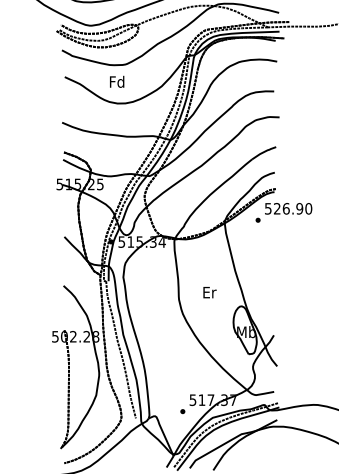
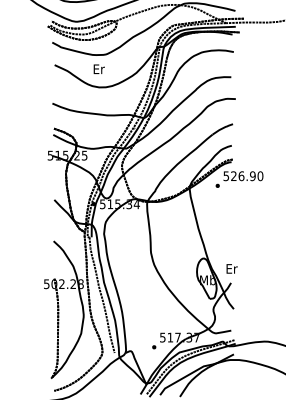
text: (116, 82) -> (98, 69), Fd -> Er
text: (209, 292) -> (231, 268), moved

